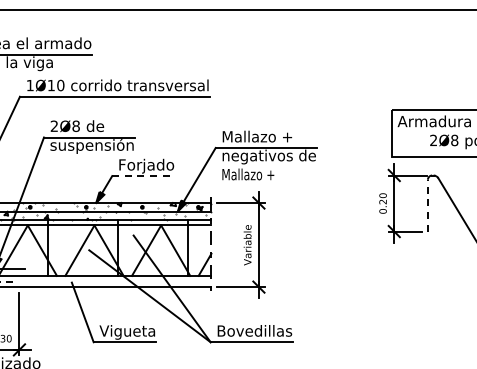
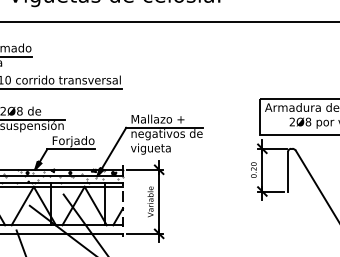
text: (248, 175) -> (151, 148), Mallazo + -> vigueta
line: (144, 176) -> (71, 149), dashed -> solid
line: (427, 205) -> (287, 171), dashed -> solid

